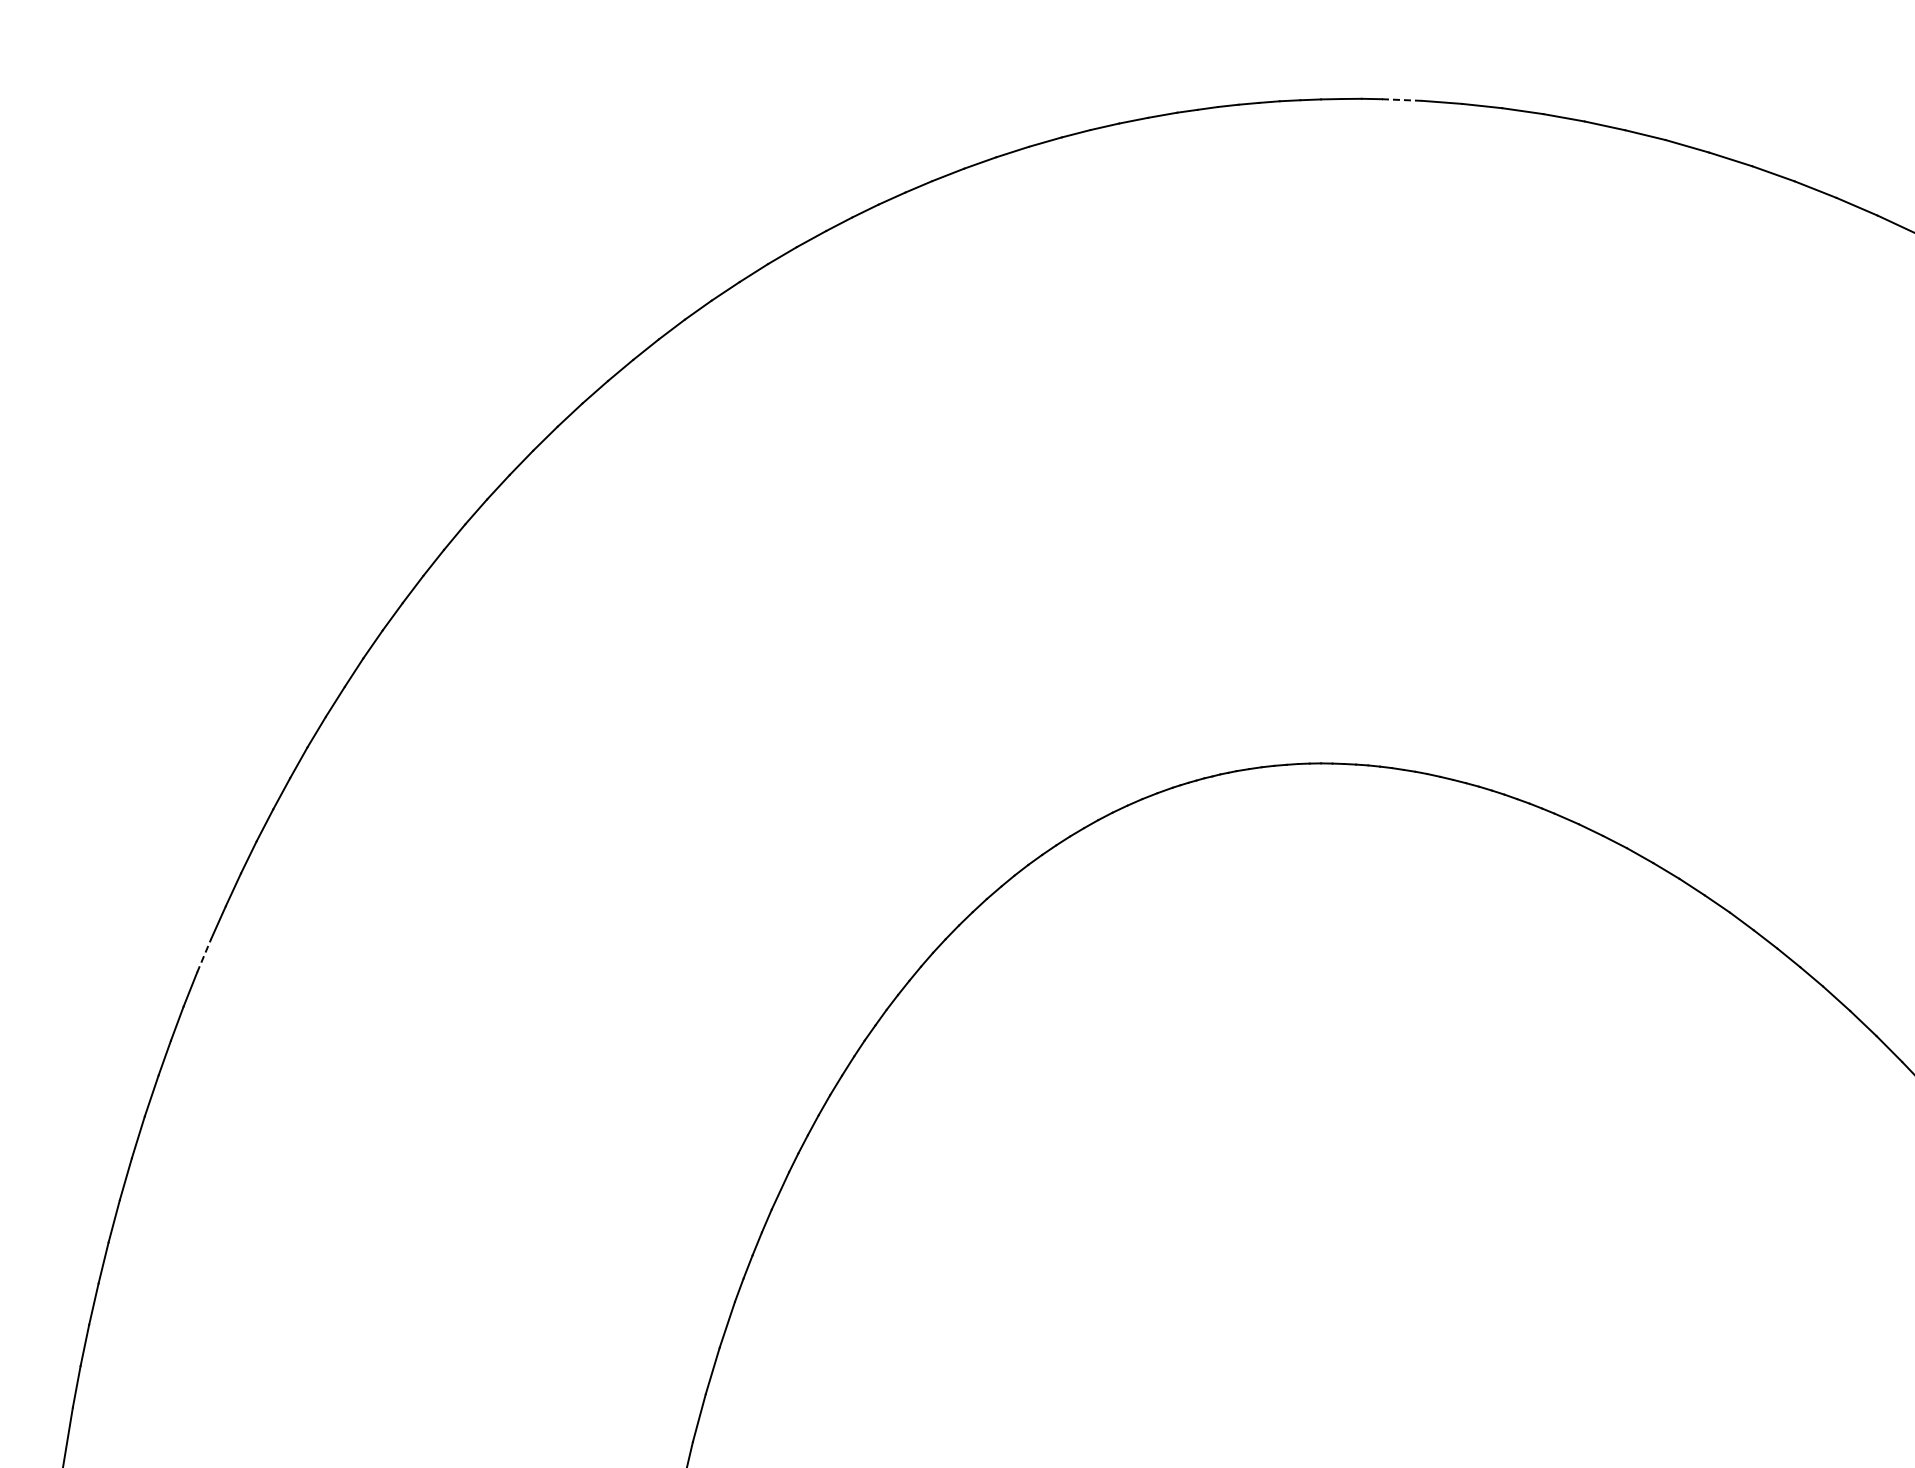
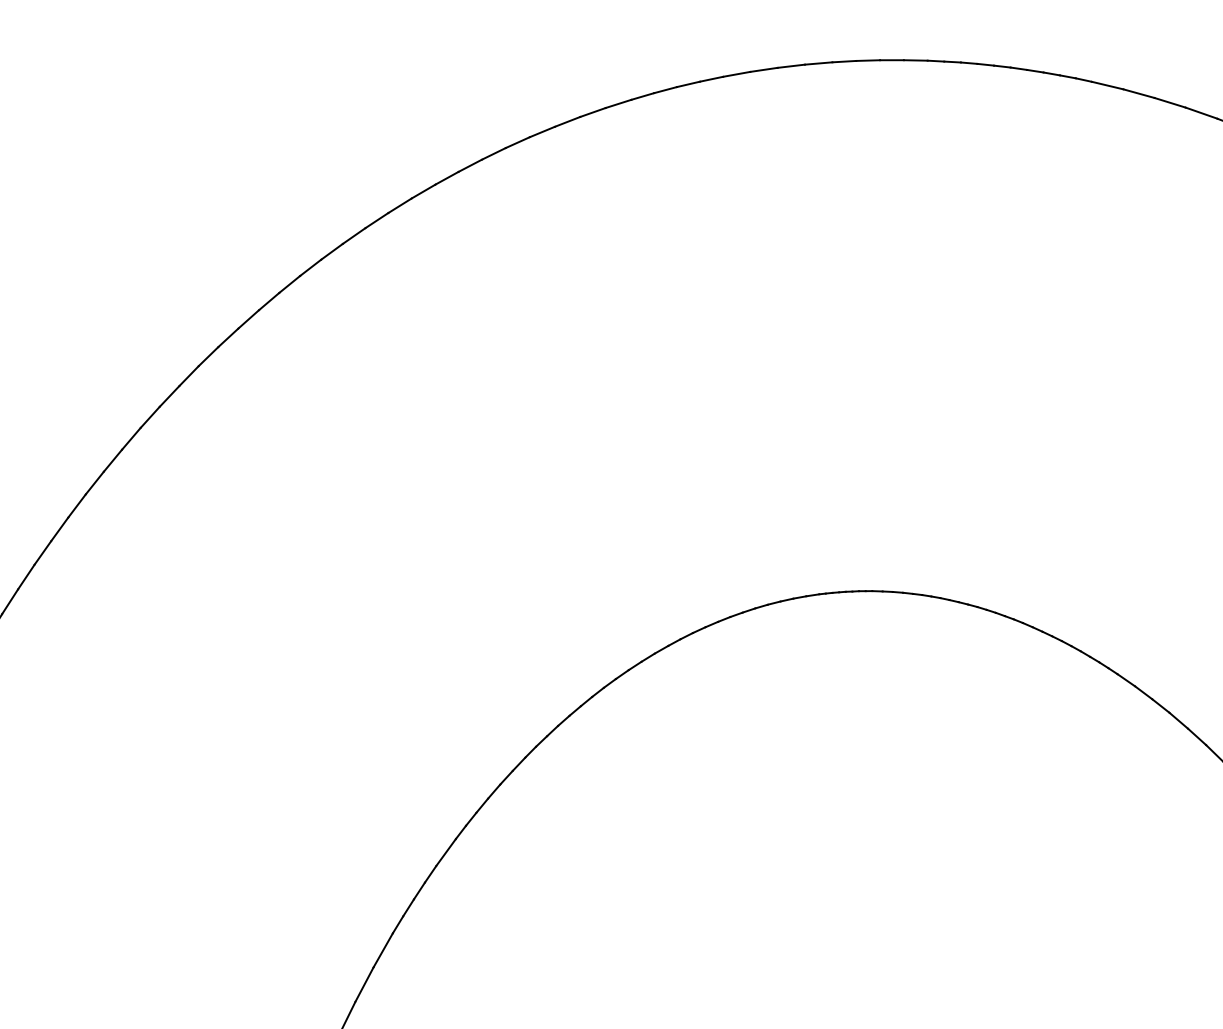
line: (1402, 100) -> (1107, 86), dashed -> solid
line: (204, 955) -> (26, 576), dashed -> solid

